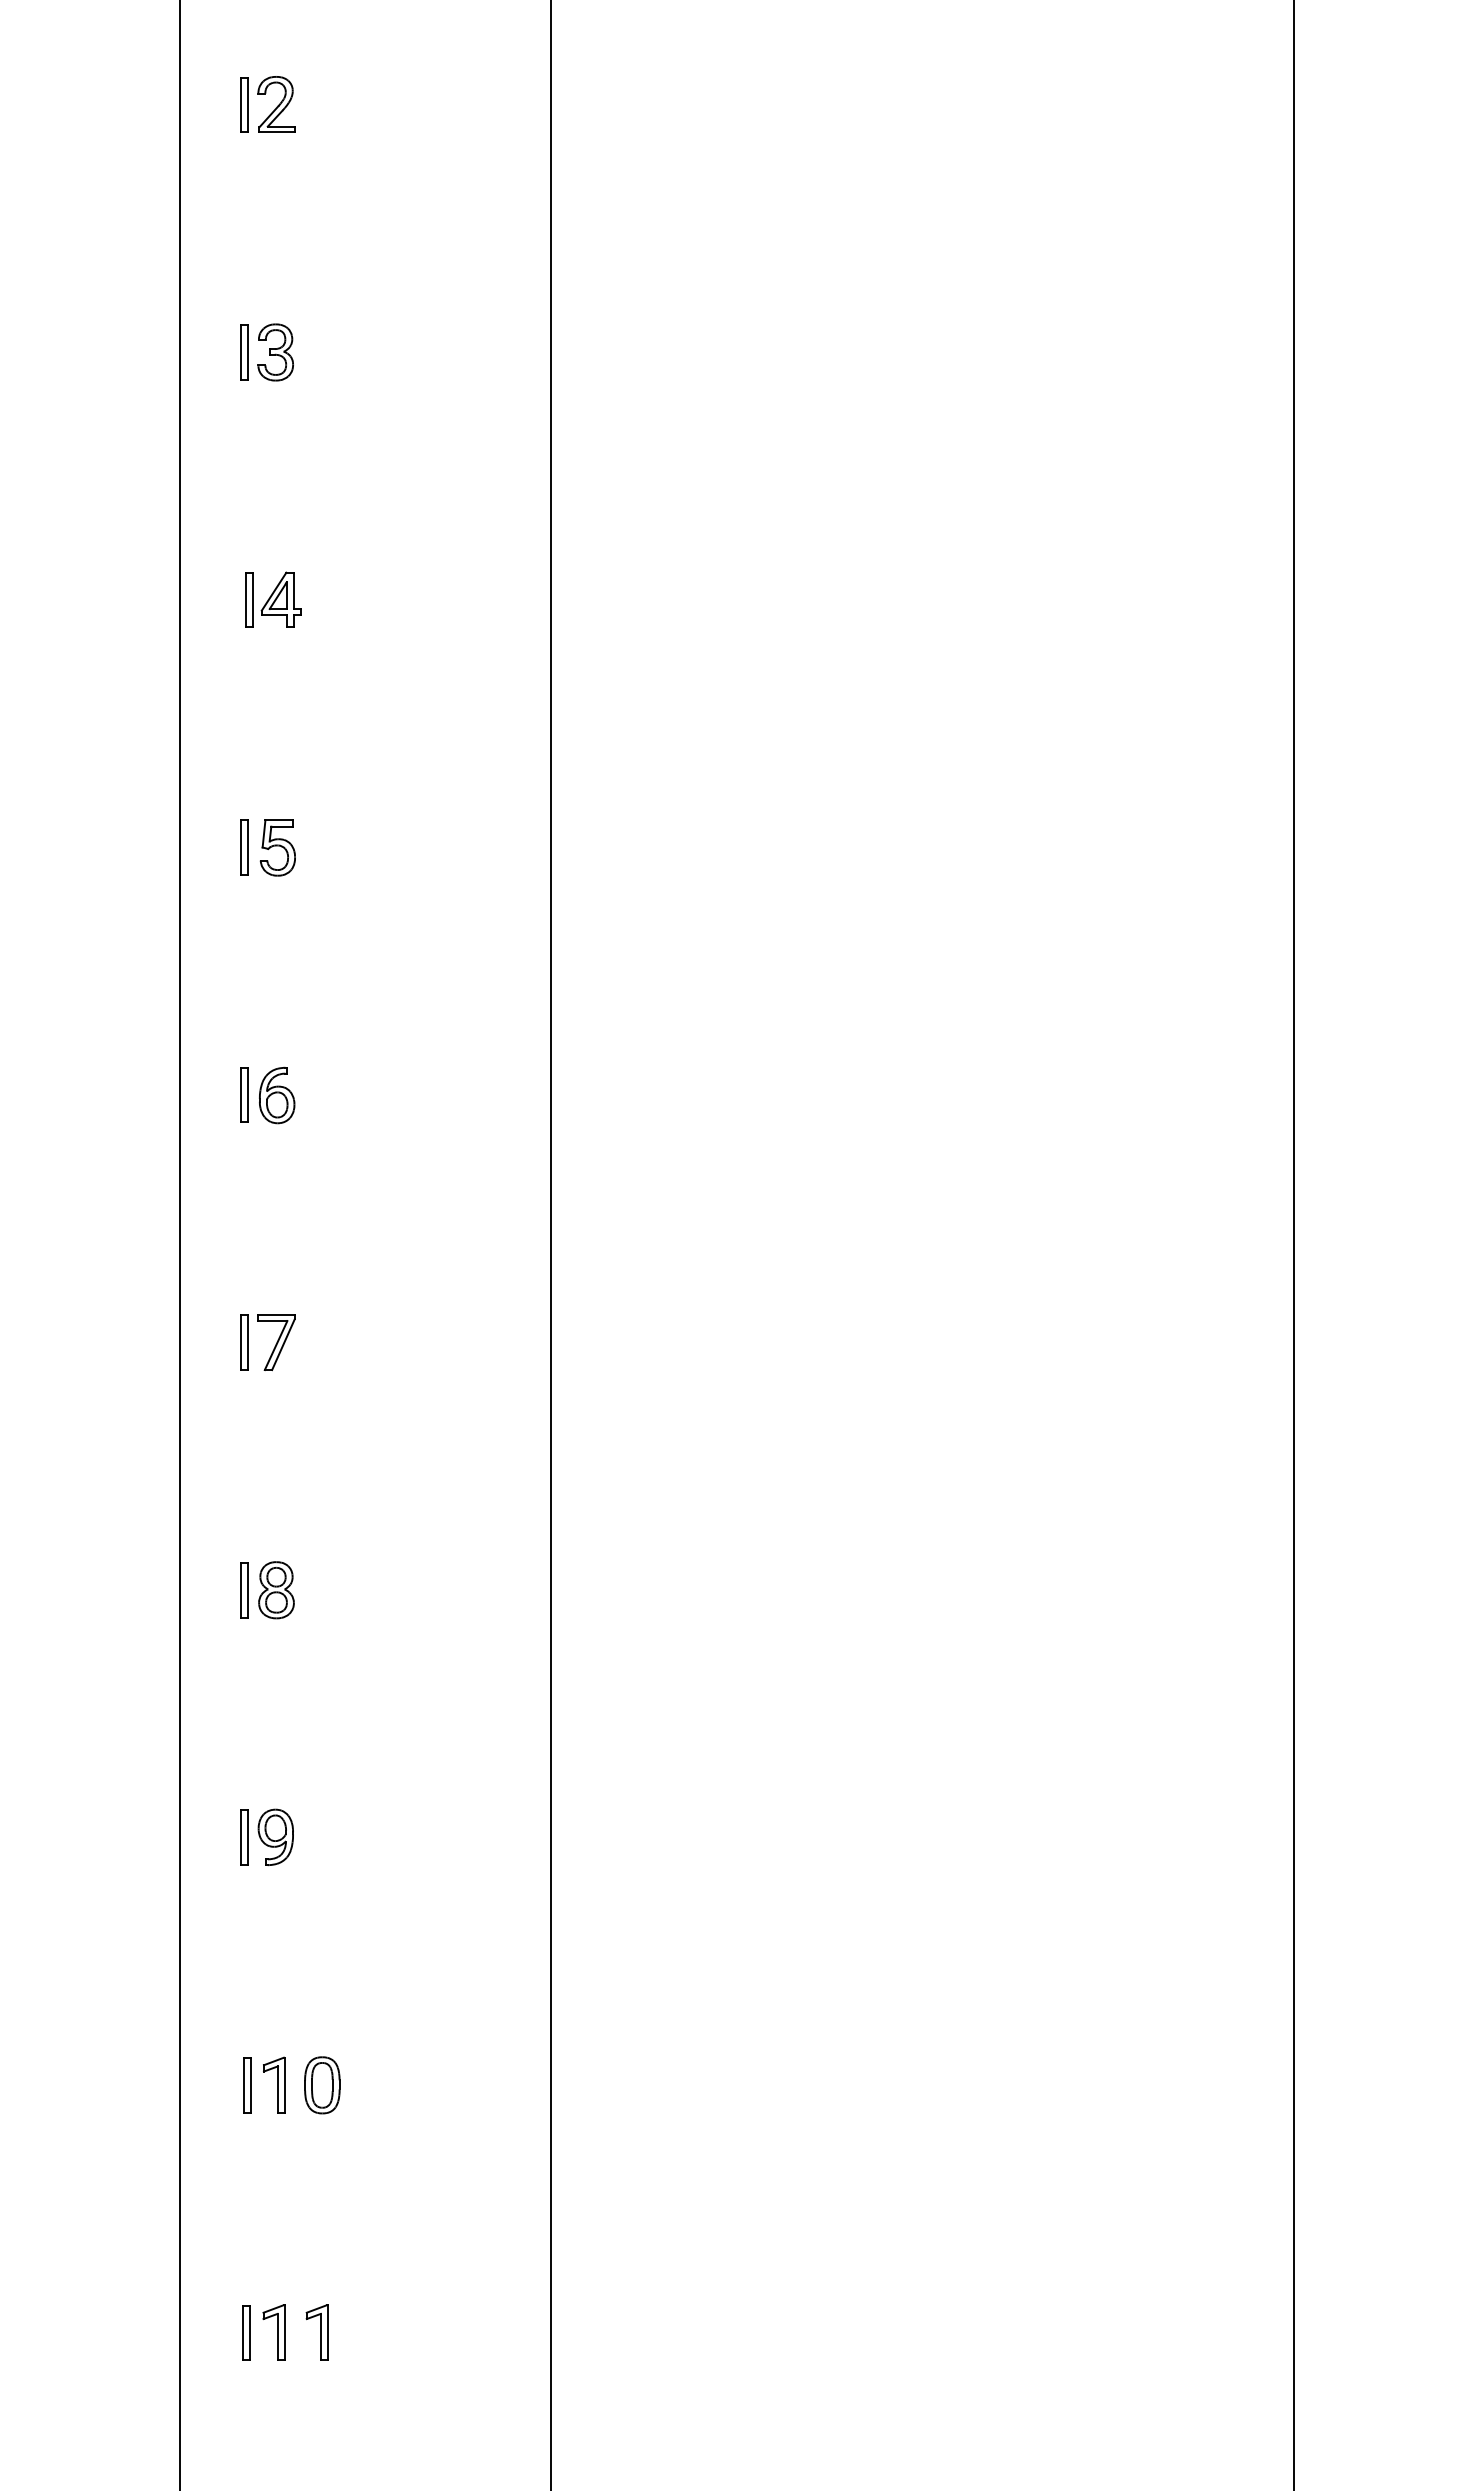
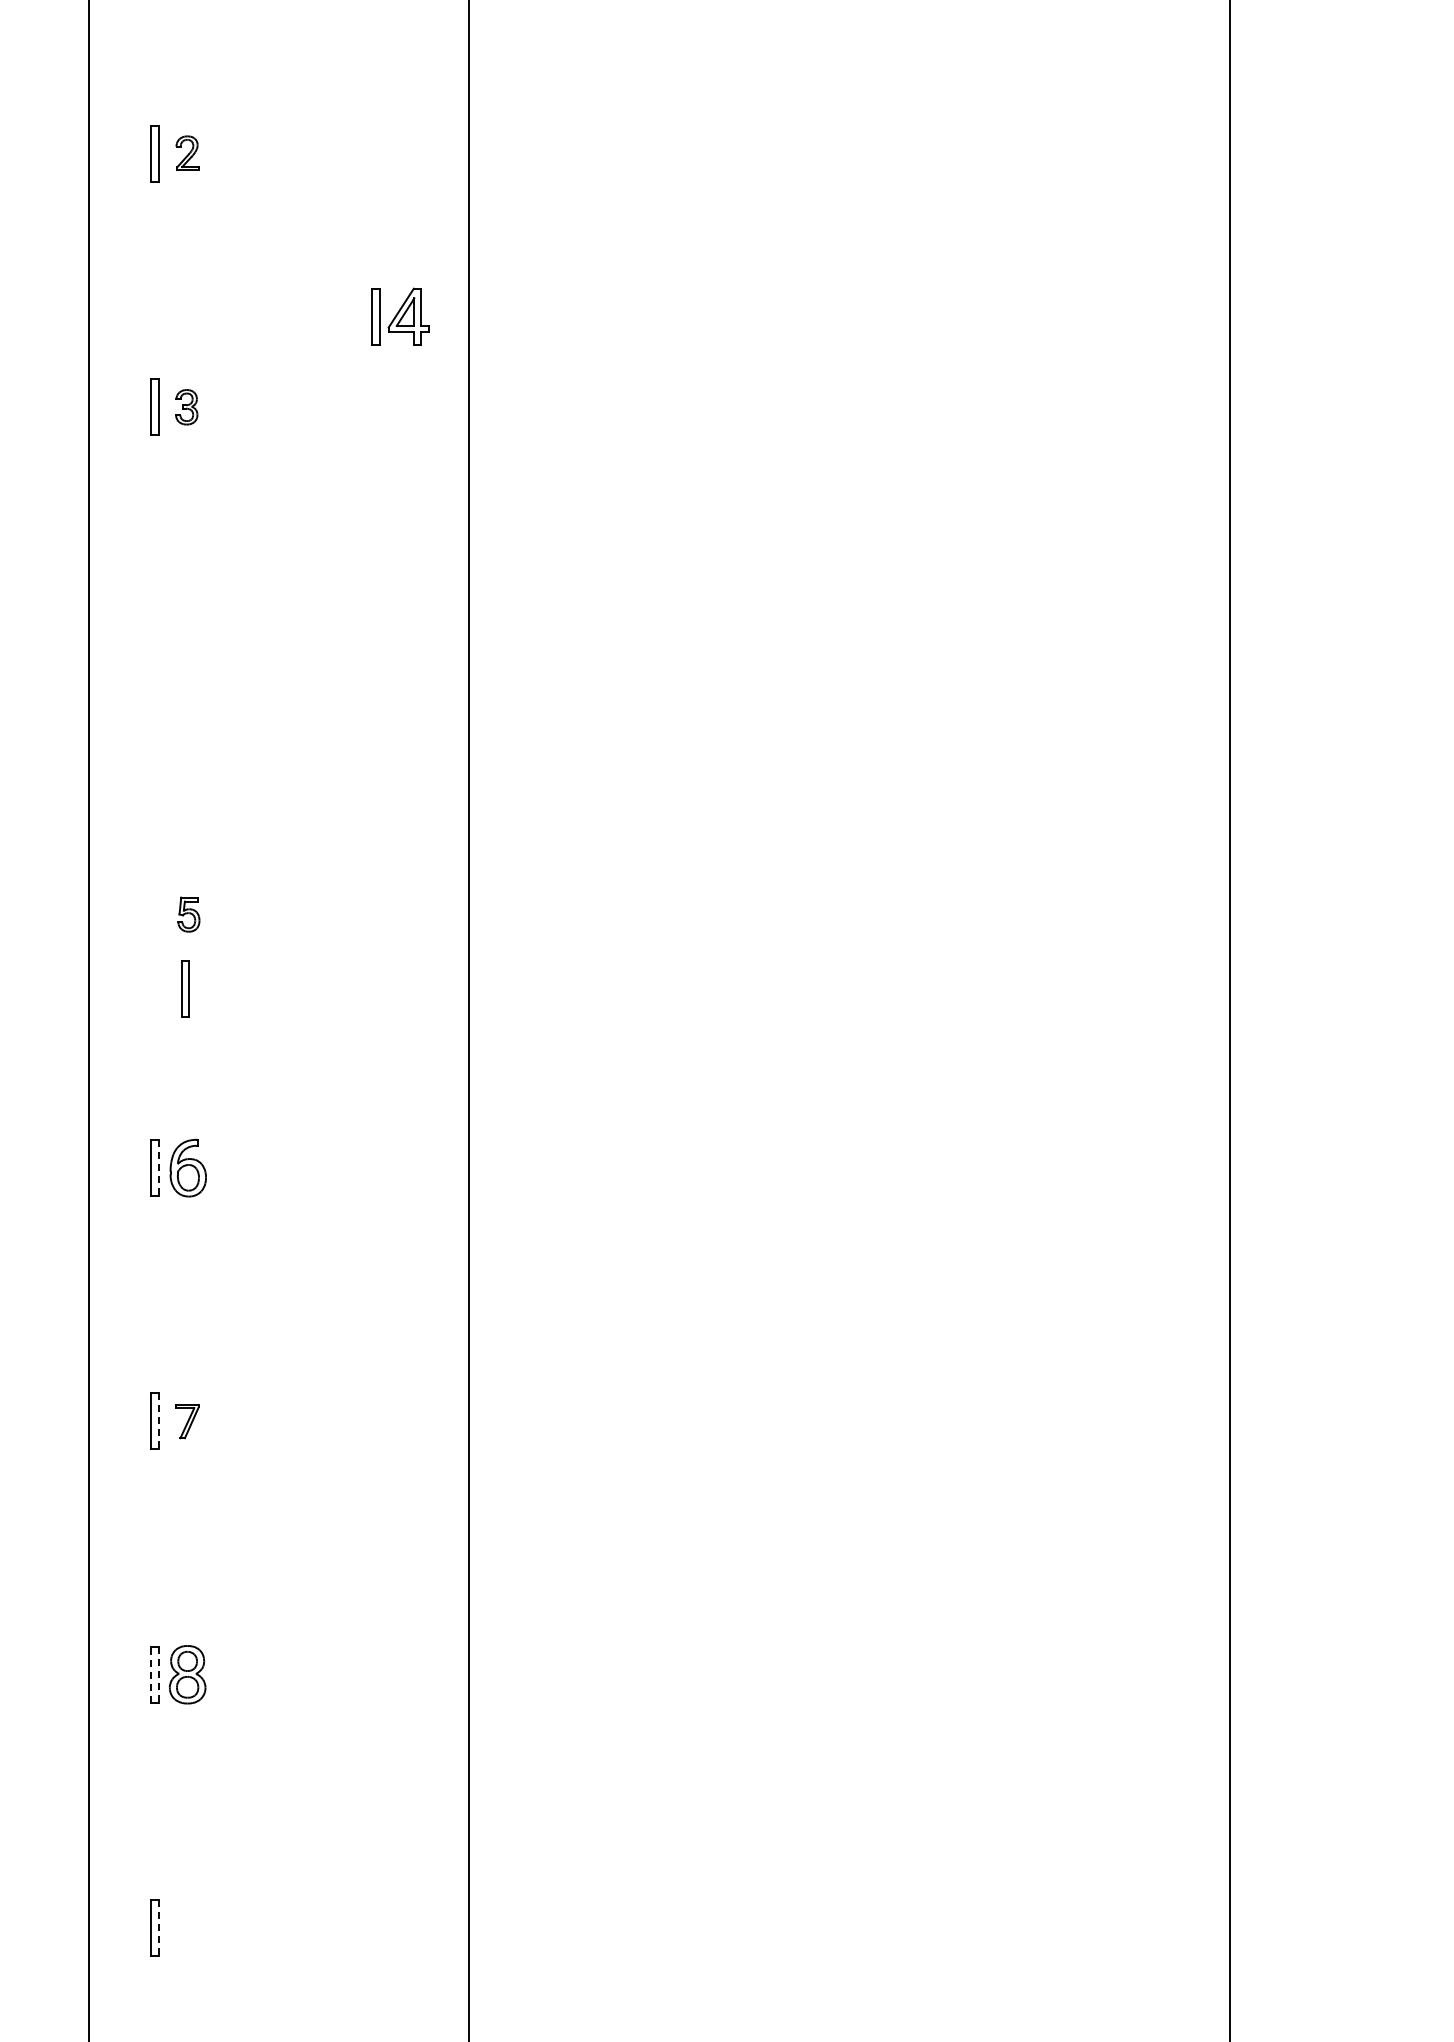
part: (276, 104) -> (187, 153), size x0.6
part: (275, 352) -> (186, 407), size x0.6
part: (273, 599) -> (400, 316), moved
part: (244, 847) -> (185, 988), moved
part: (277, 847) -> (188, 914), size x0.6
line: (248, 1095) -> (158, 1168), solid -> dashed
part: (276, 1342) -> (187, 1421), size x0.6
line: (248, 1343) -> (158, 1422), solid -> dashed
line: (240, 1589) -> (150, 1673), solid -> dashed
line: (248, 1590) -> (158, 1675), solid -> dashed
part: (275, 1837) -> (186, 1927), removed
line: (248, 1838) -> (158, 1928), solid -> dashed

